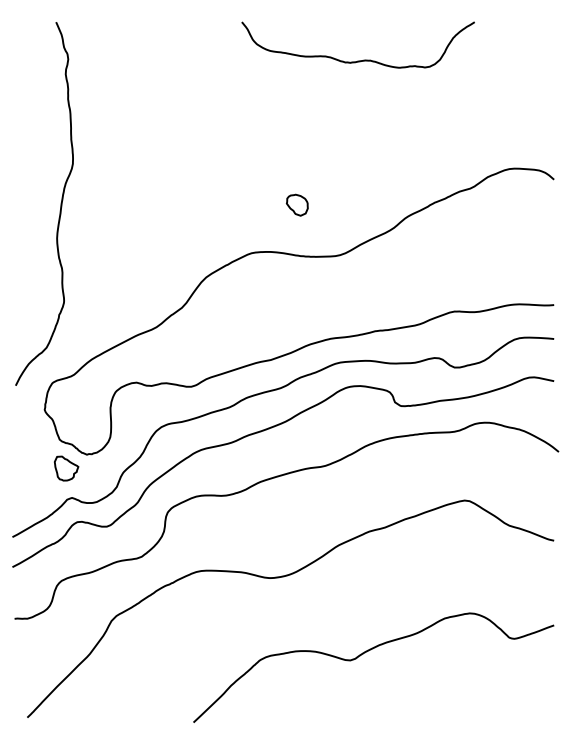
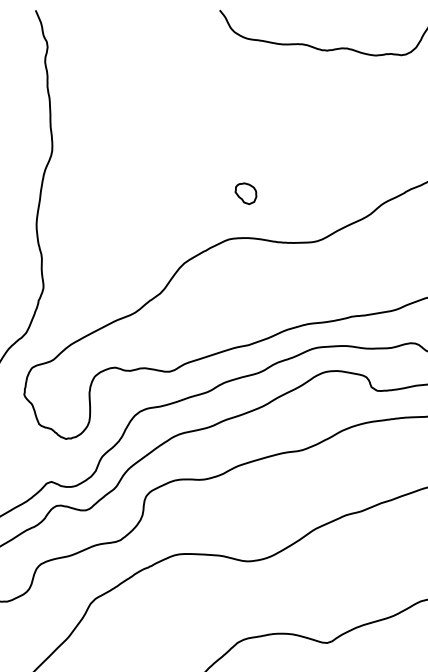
part: (296, 204) -> (245, 193), moved
part: (66, 468) -> (45, 452), removed

